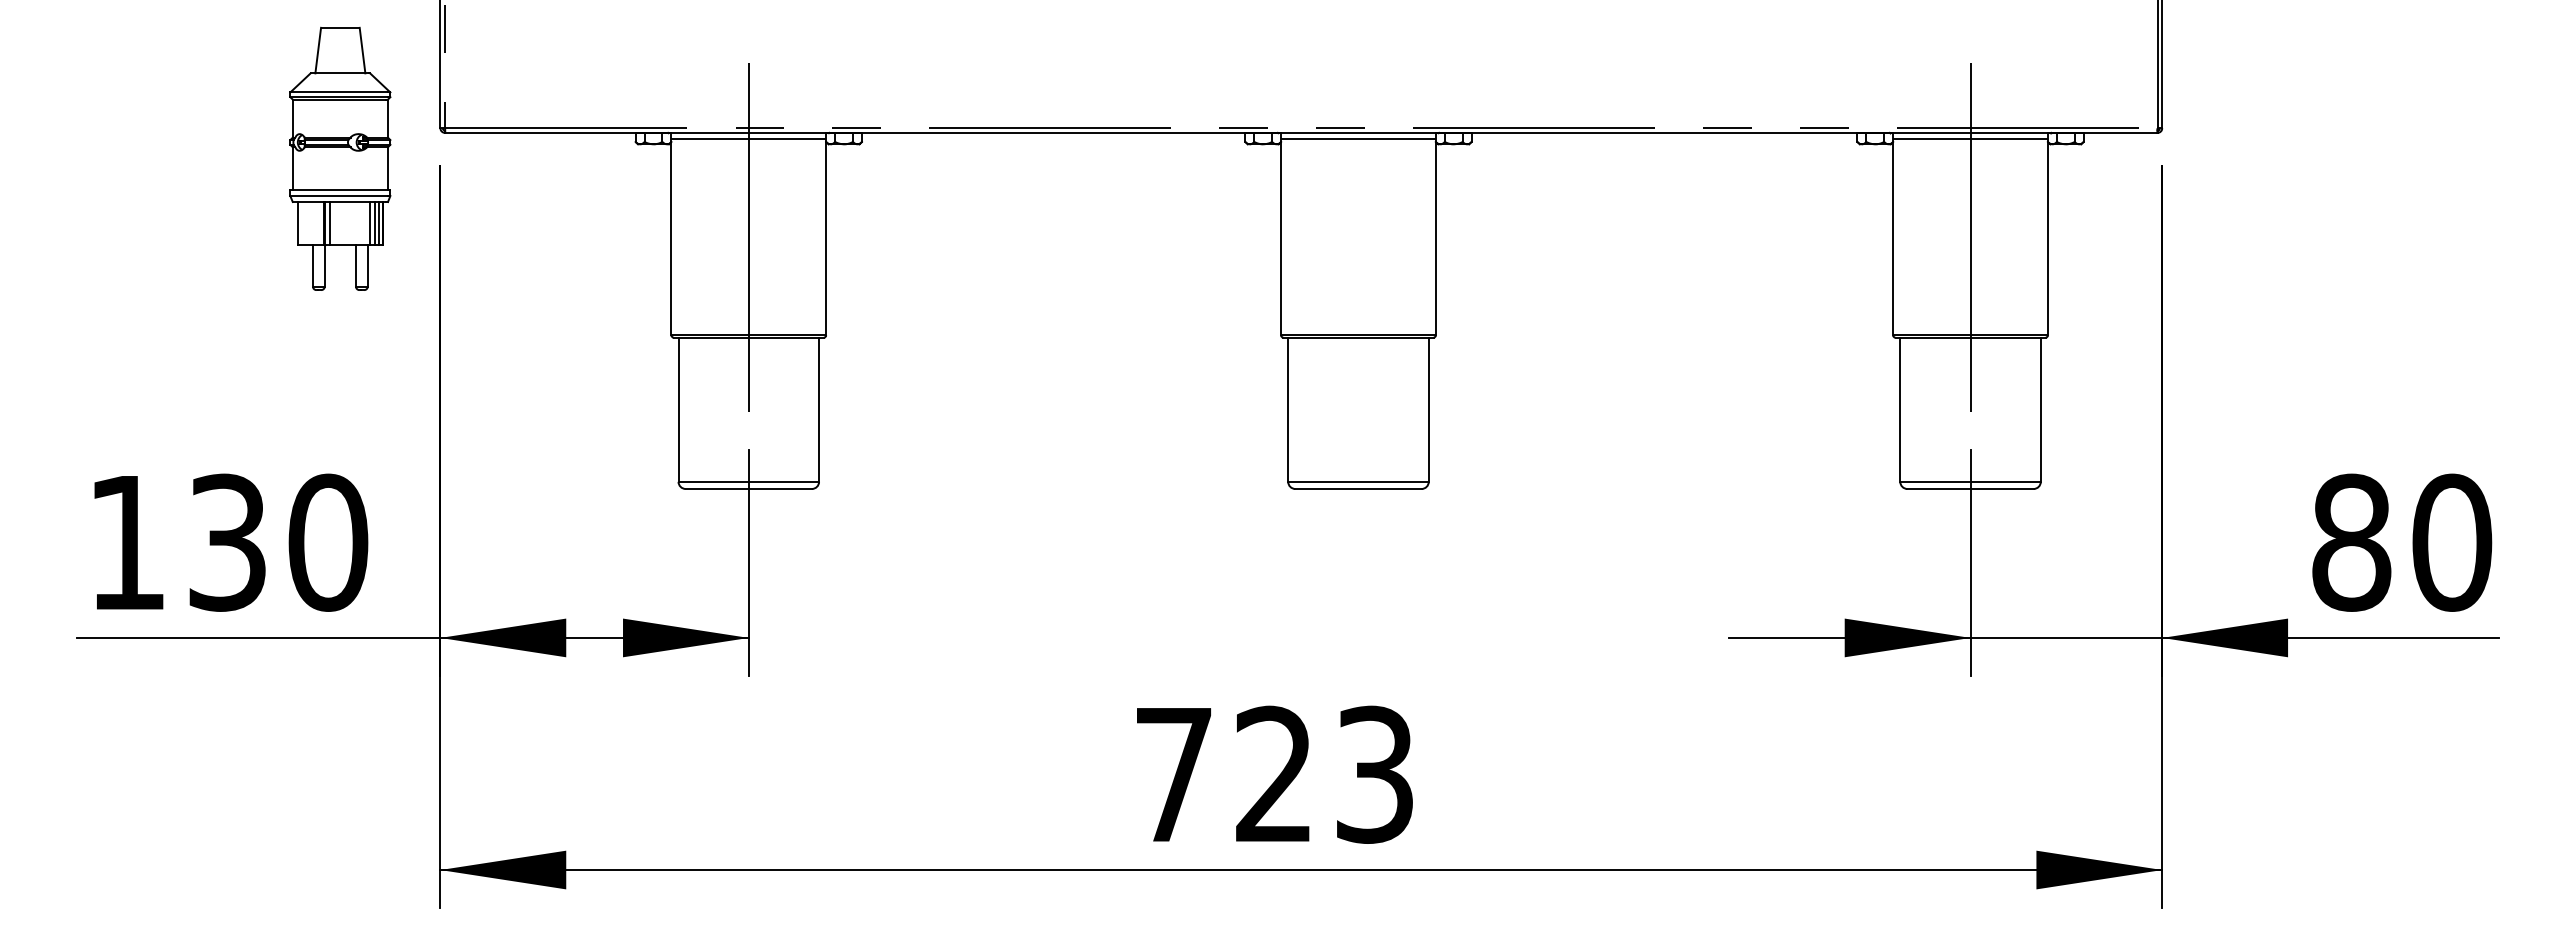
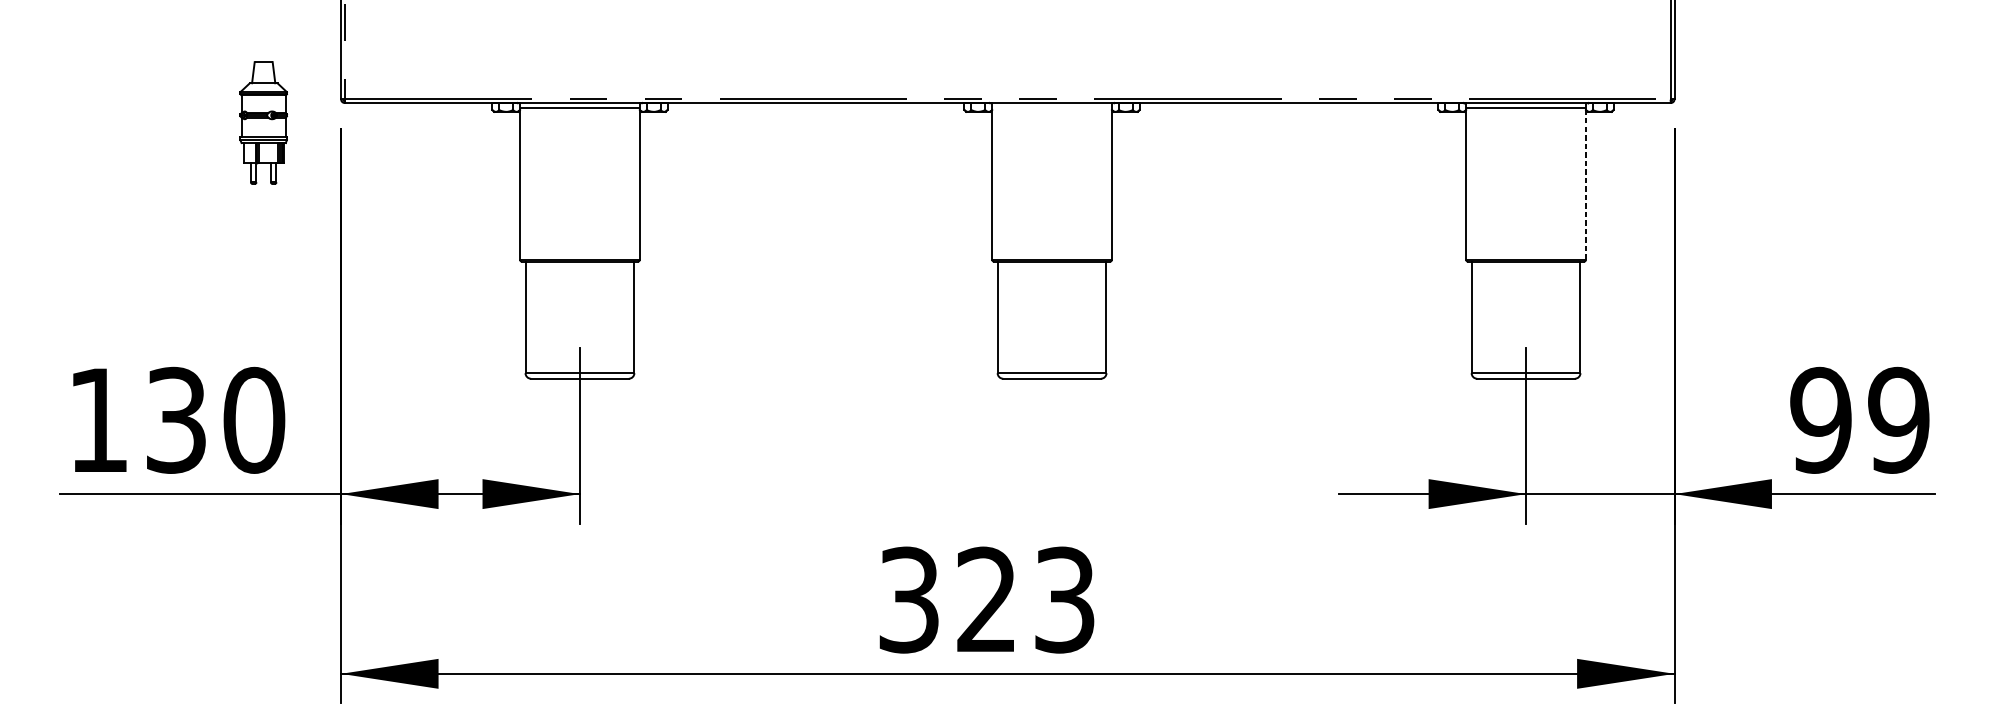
line: (1358, 138) -> (1052, 107), removed
part: (340, 158) -> (263, 122), size x0.6
line: (748, 236) -> (579, 183), removed
line: (1970, 236) -> (1526, 183), removed
line: (2047, 238) -> (1585, 184), solid -> dashed
text: (2401, 542) -> (1859, 420), 80 -> 99
text: (1173, 774) -> (908, 599), 723 -> 323

